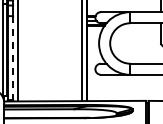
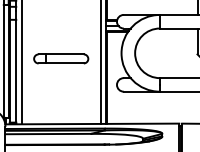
part: (49, 47) -> (60, 58), added
line: (13, 58) -> (16, 71), dashed -> solid

